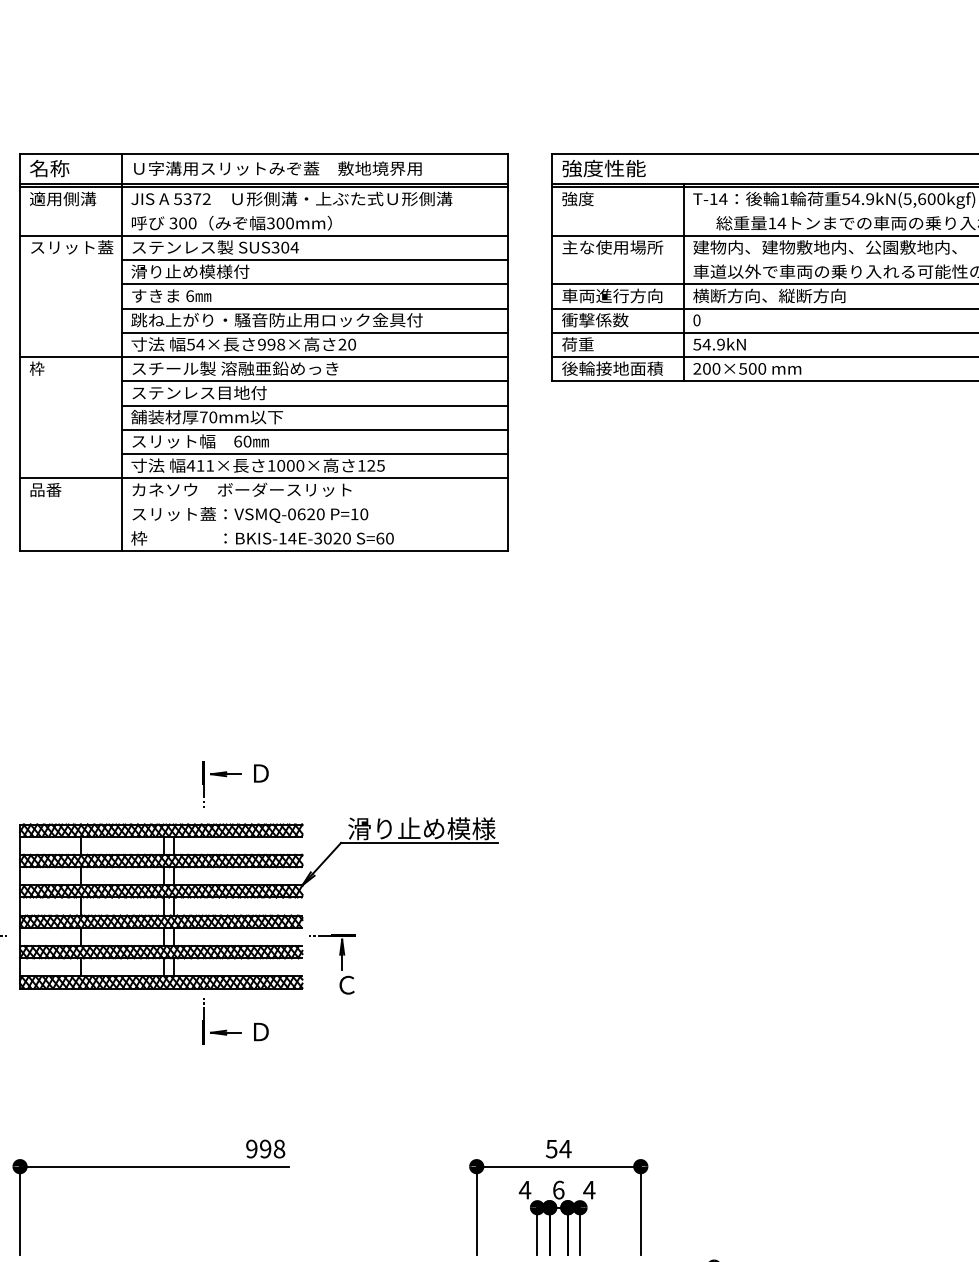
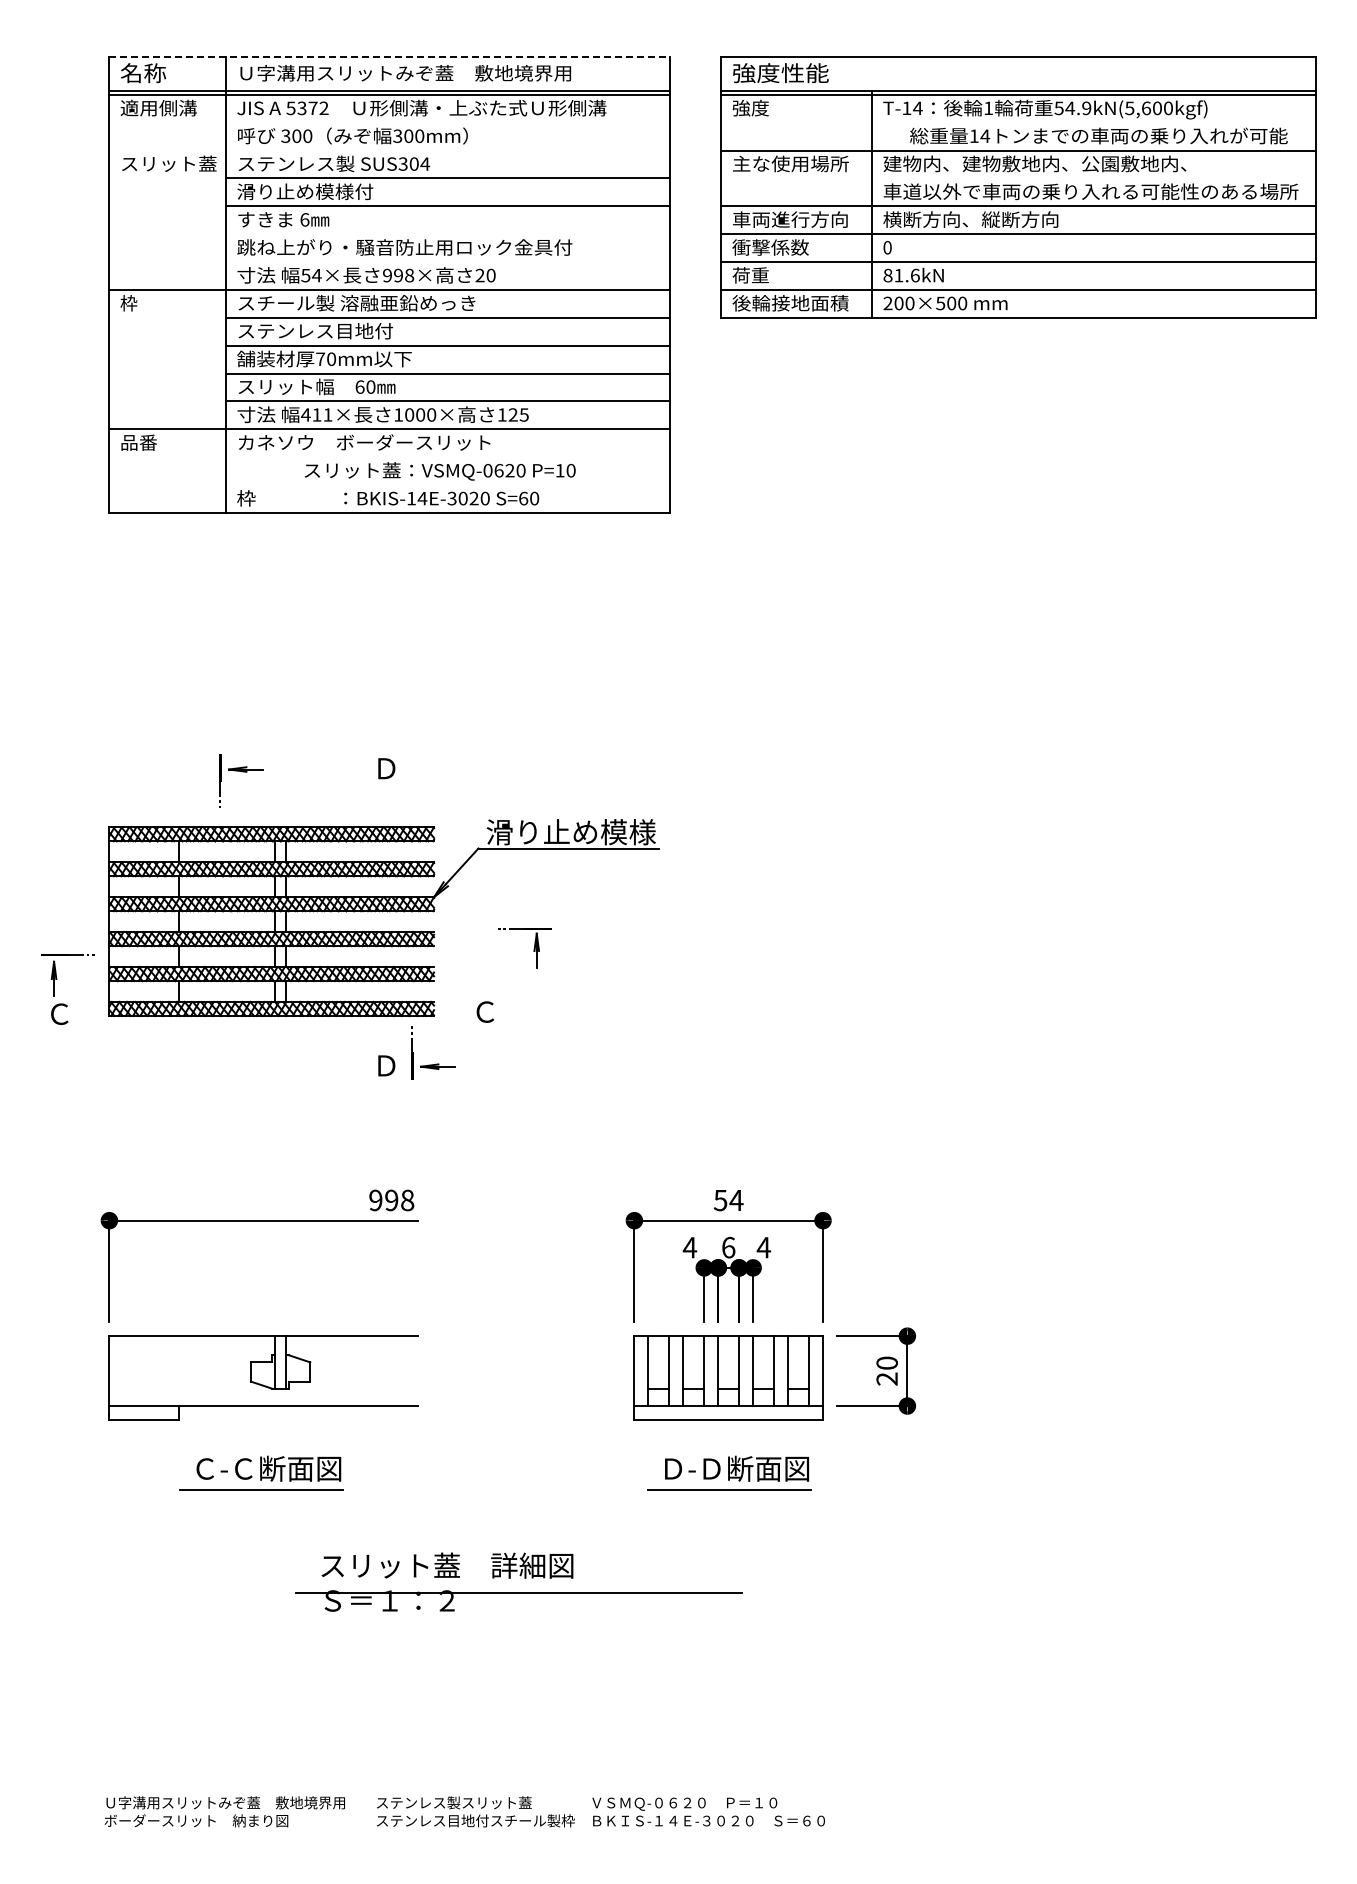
line: (264, 154) -> (390, 56), solid -> dashed
line: (263, 235) -> (389, 150), removed
line: (315, 308) -> (448, 234), removed
line: (315, 333) -> (448, 262), removed
text: (709, 344) -> (901, 275), 54.9kN -> 81.6kN
text: (249, 515) -> (439, 471), moved
part: (221, 776) -> (241, 772), moved
part: (339, 952) -> (533, 948), moved
part: (223, 1029) -> (435, 1063), moved

